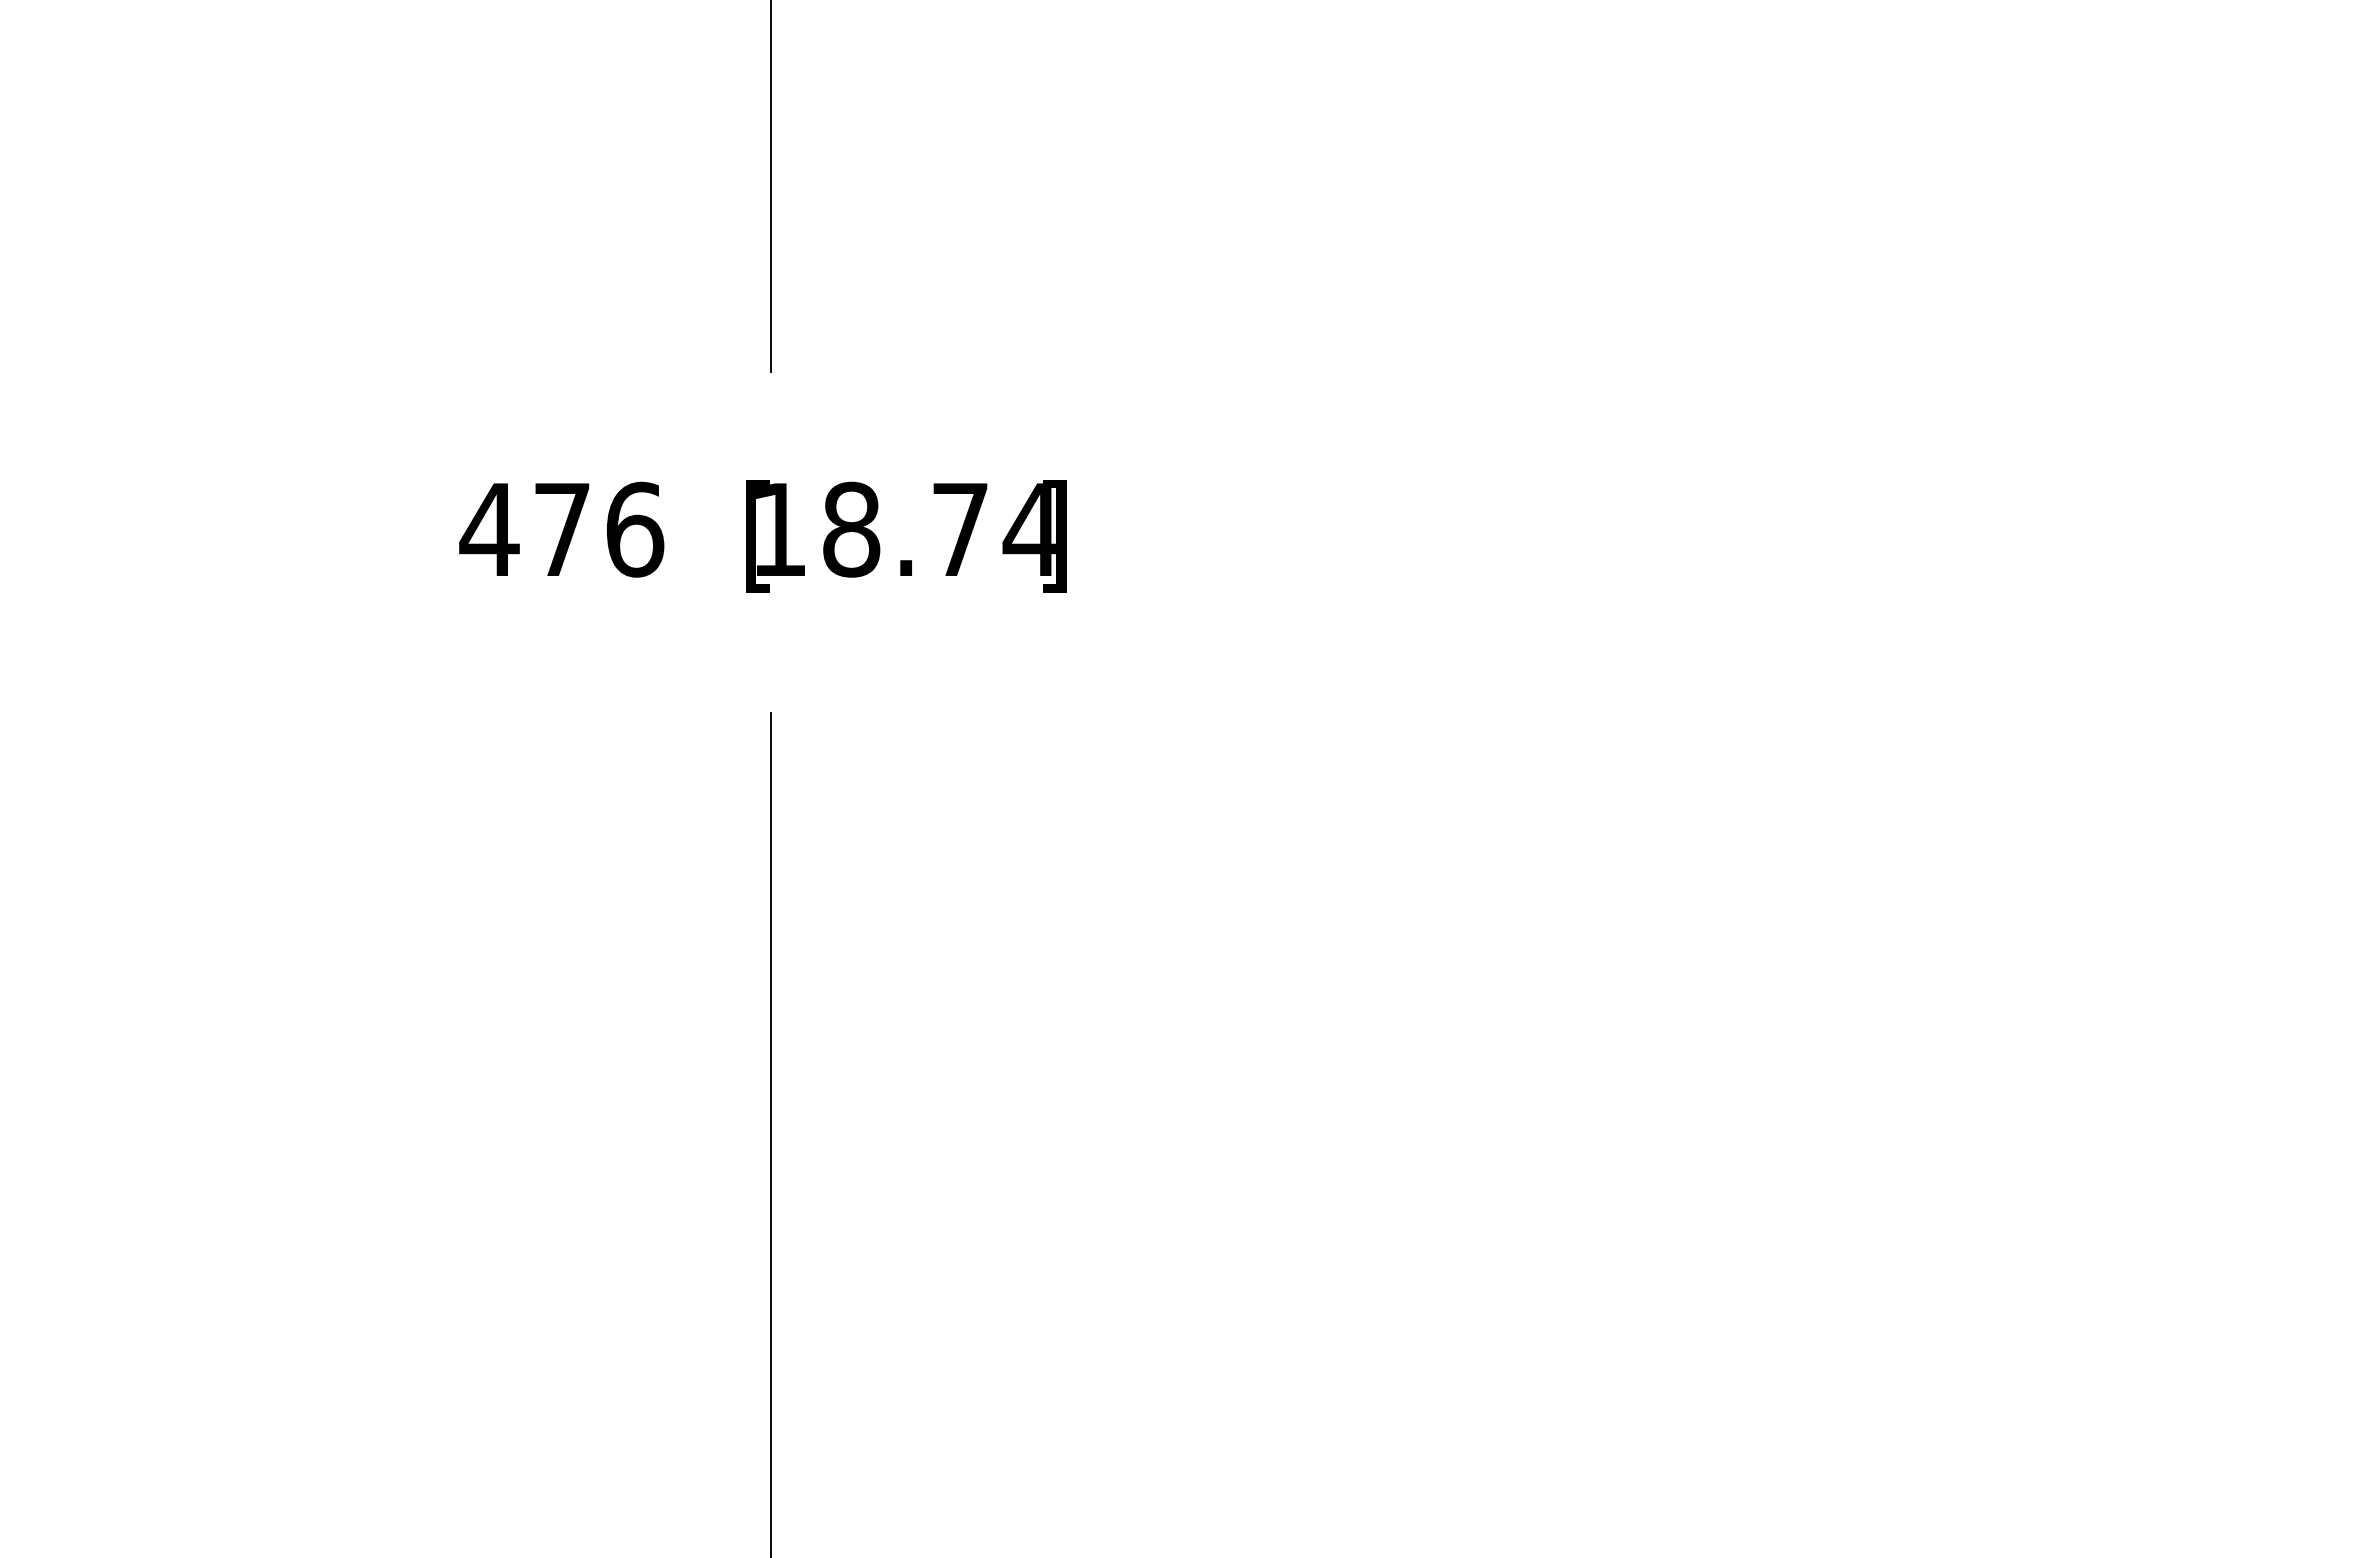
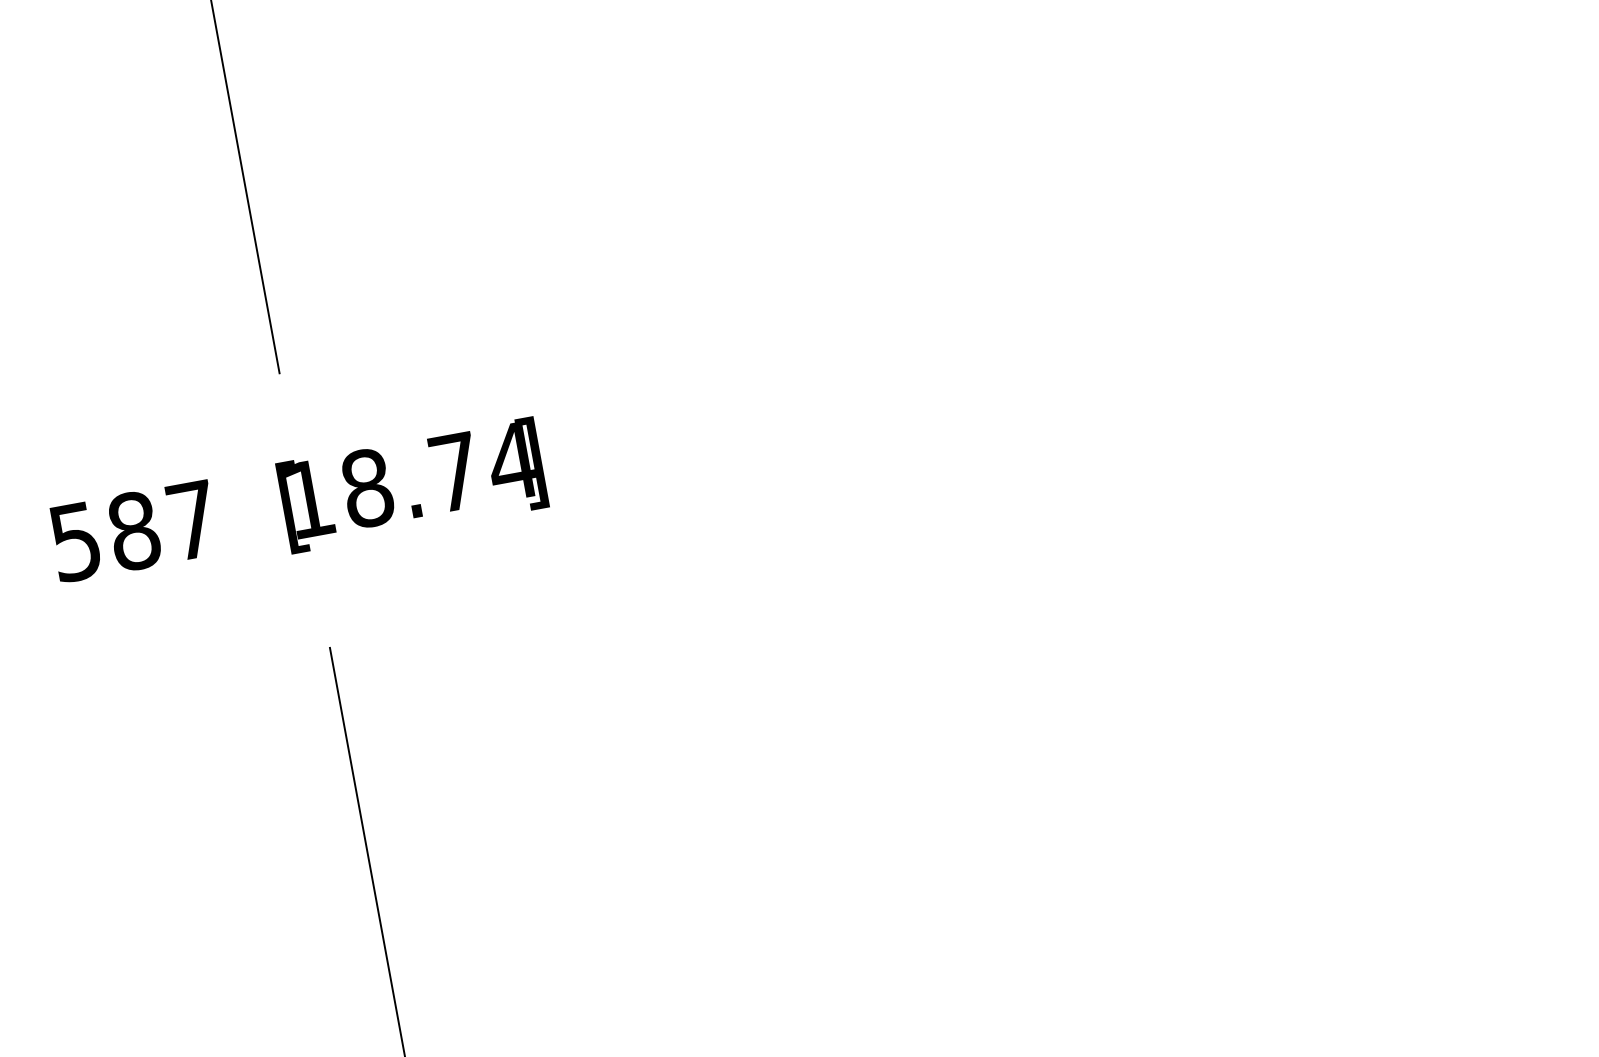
text: (561, 529) -> (133, 531), 476 -> 587

